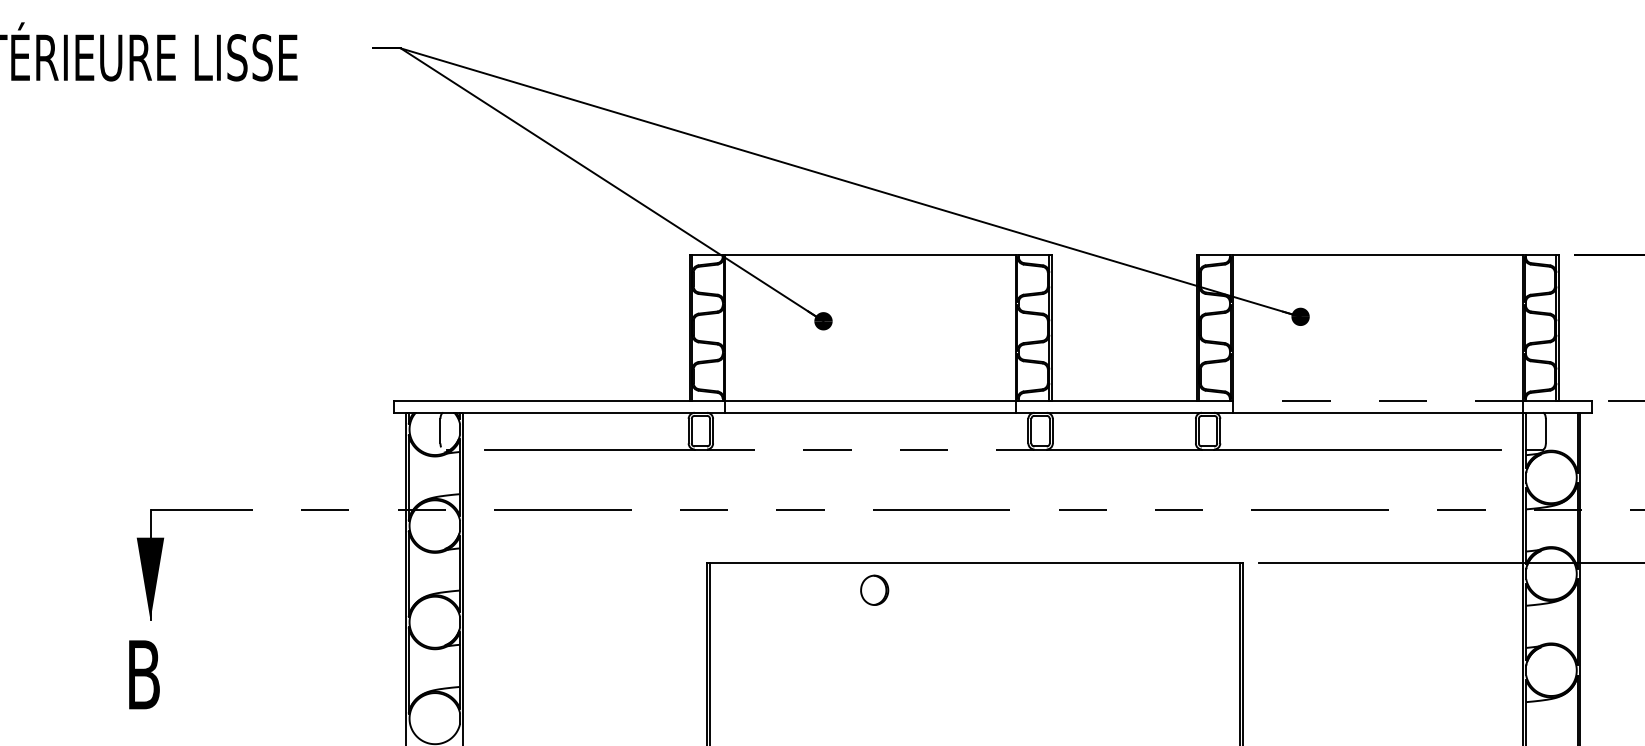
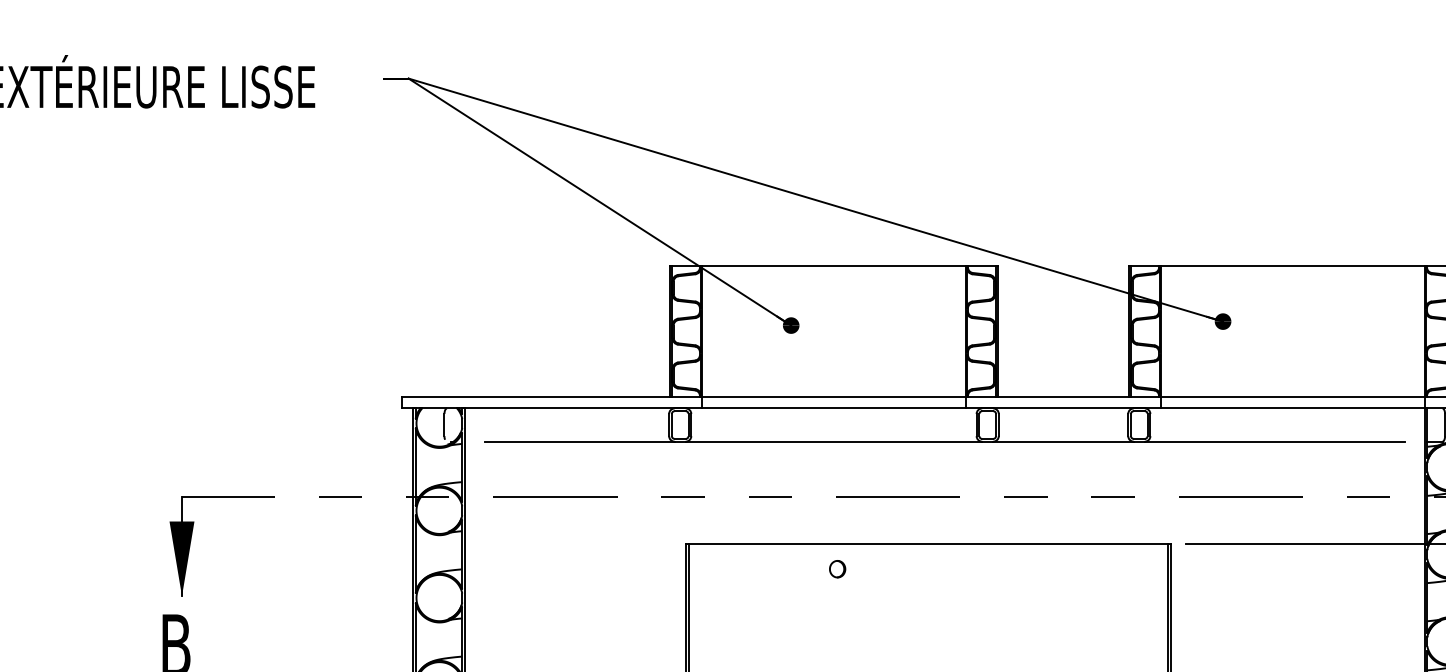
line: (1377, 400) -> (1292, 397), dashed -> solid
line: (870, 449) -> (833, 441), dashed -> solid
part: (874, 590) -> (837, 569), size x0.62

